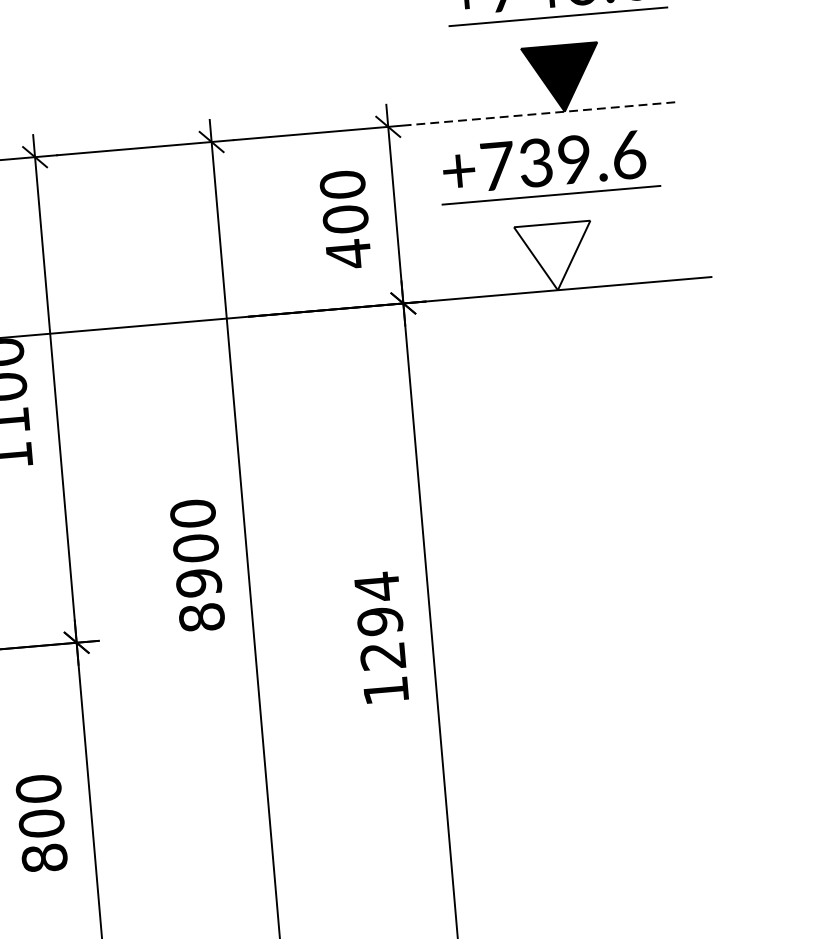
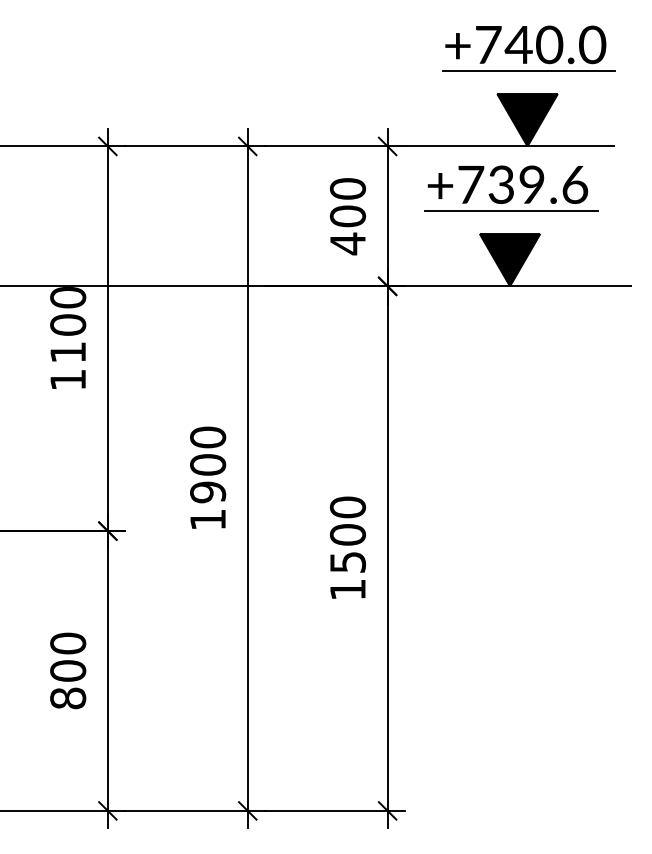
line: (543, 113) -> (510, 146), dashed -> solid
fill: (554, 256) -> (509, 259), added
text: (202, 617) -> (208, 519), 8900 -> 1900
text: (379, 621) -> (347, 534), 1294 -> 1500

